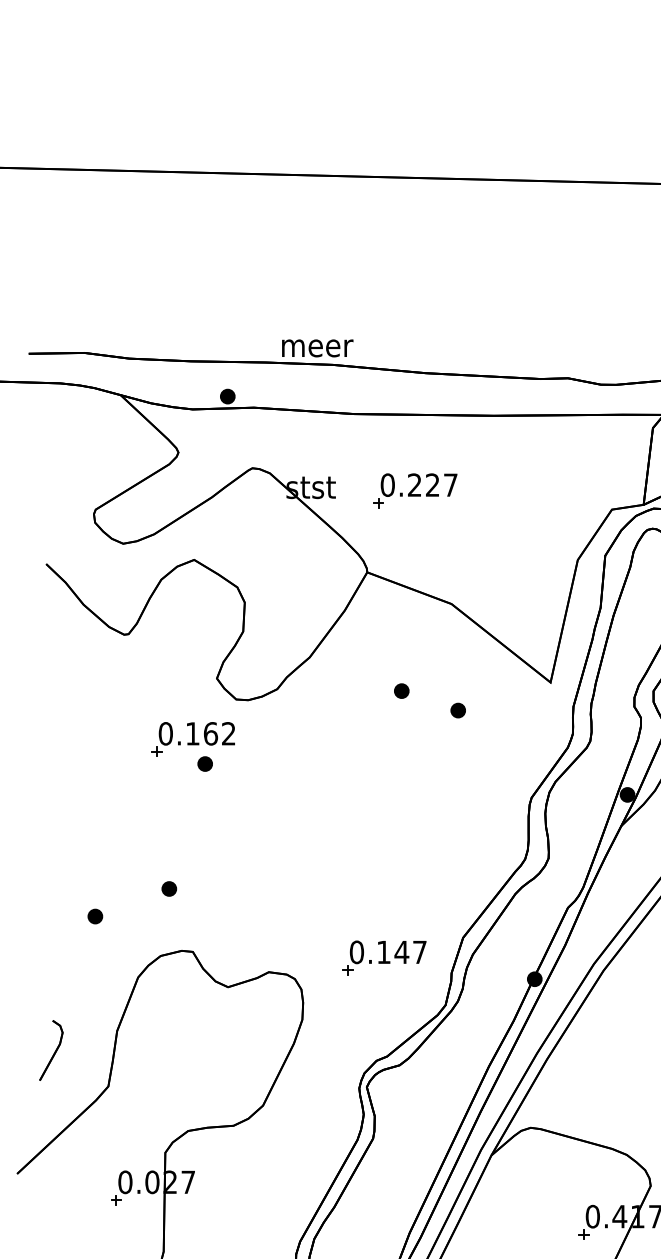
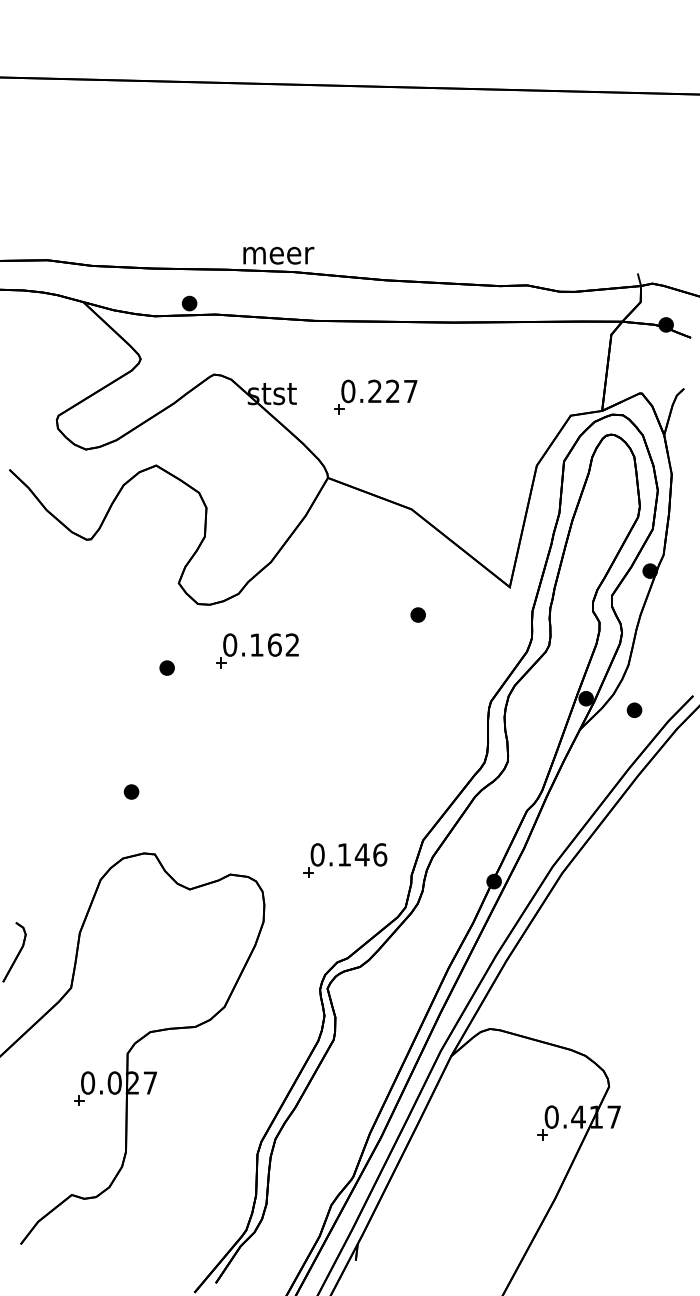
part: (401, 690) -> (361, 595), removed
part: (193, 739) -> (257, 650), moved
part: (94, 916) -> (57, 819), removed
text: (420, 951) -> (380, 854), 0.147 -> 0.146

